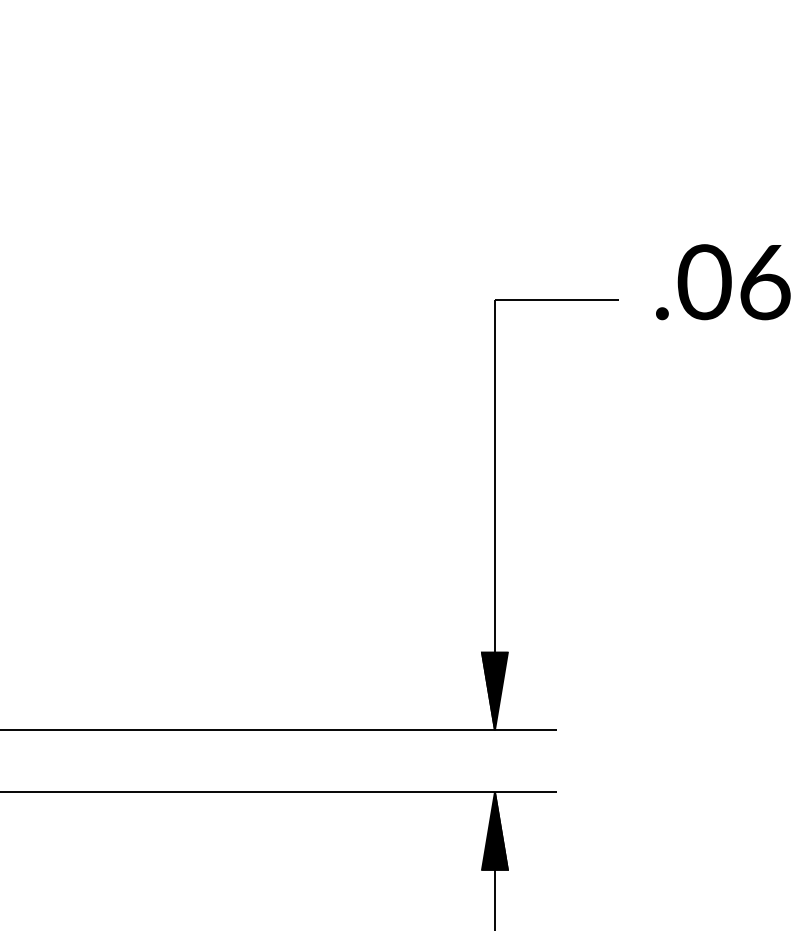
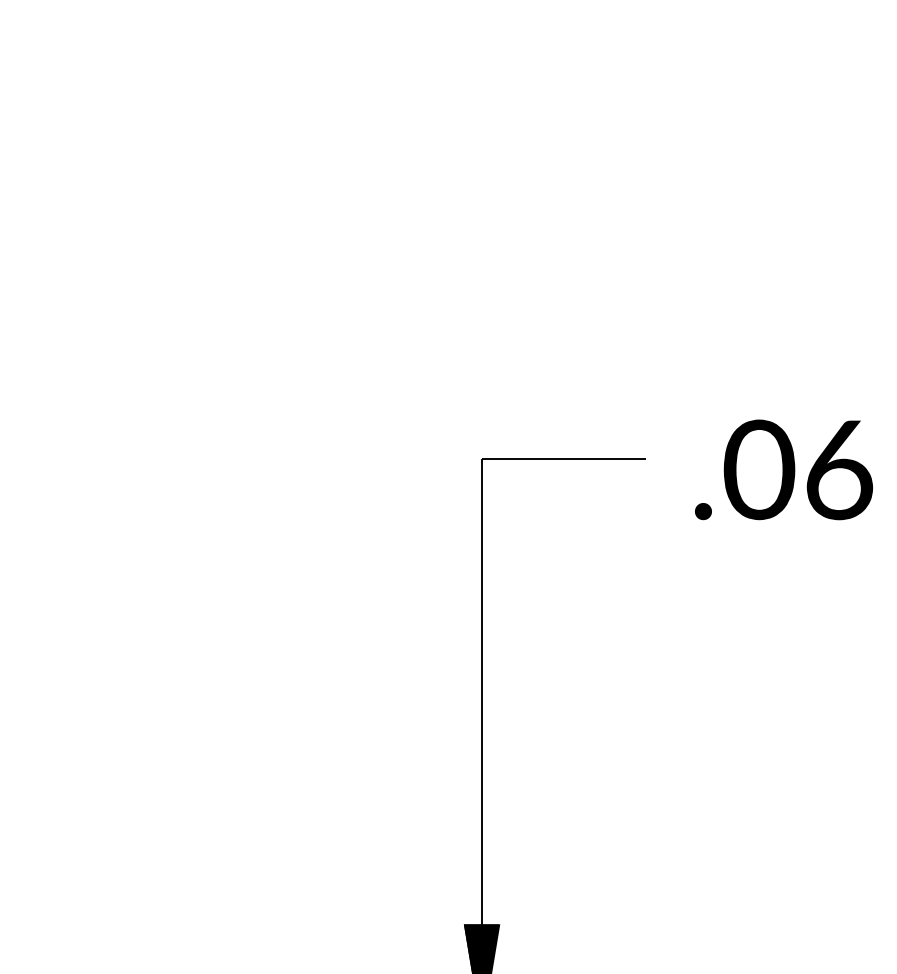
text: (723, 282) -> (784, 470), moved

